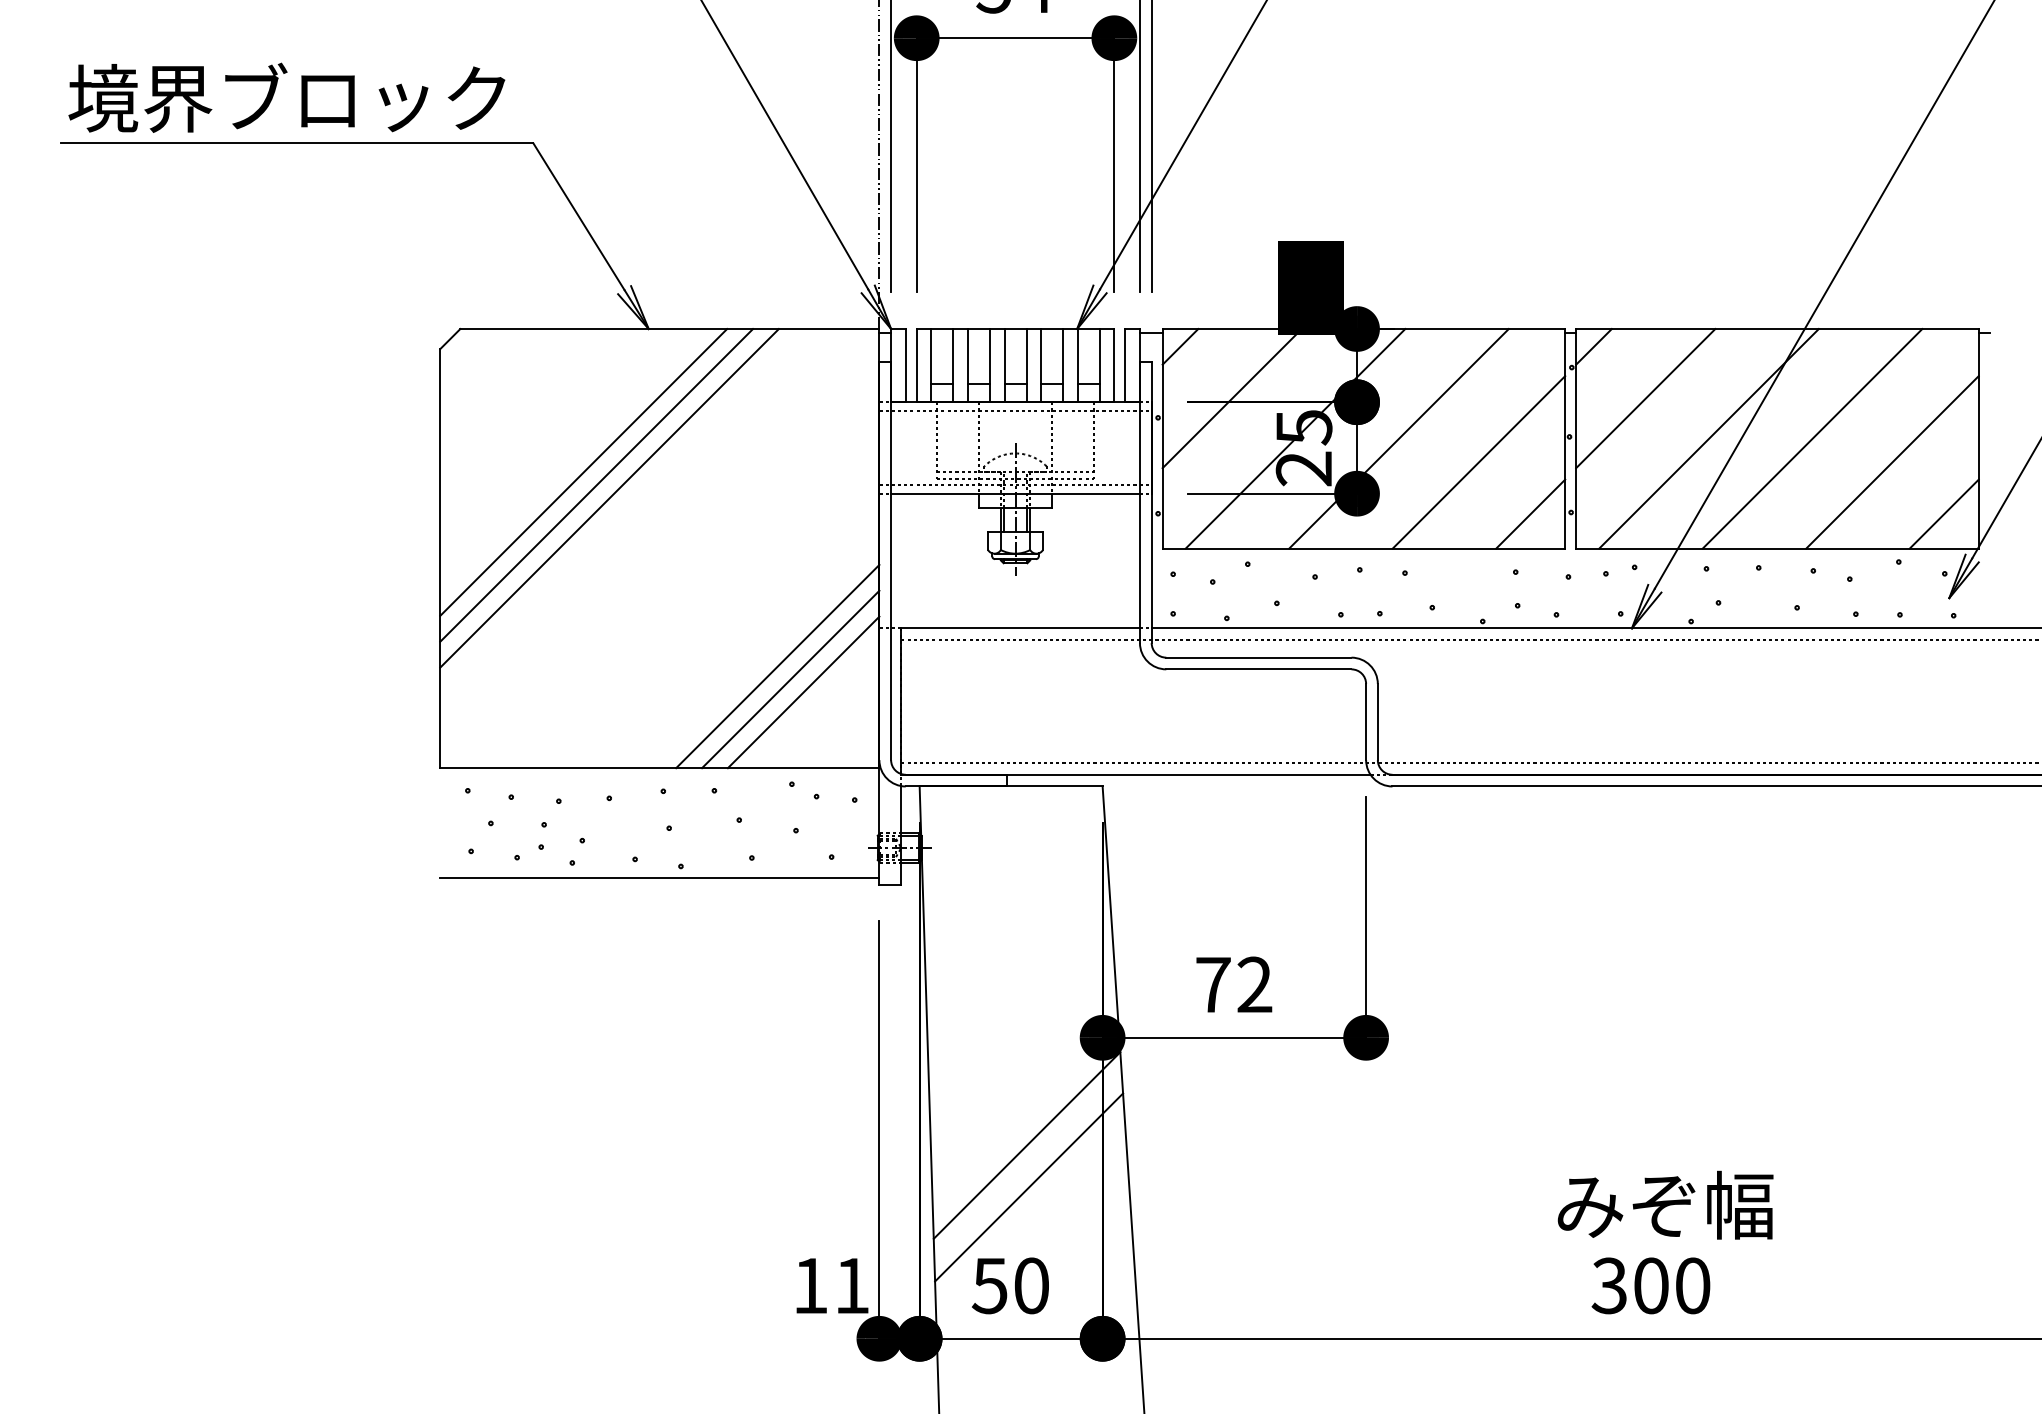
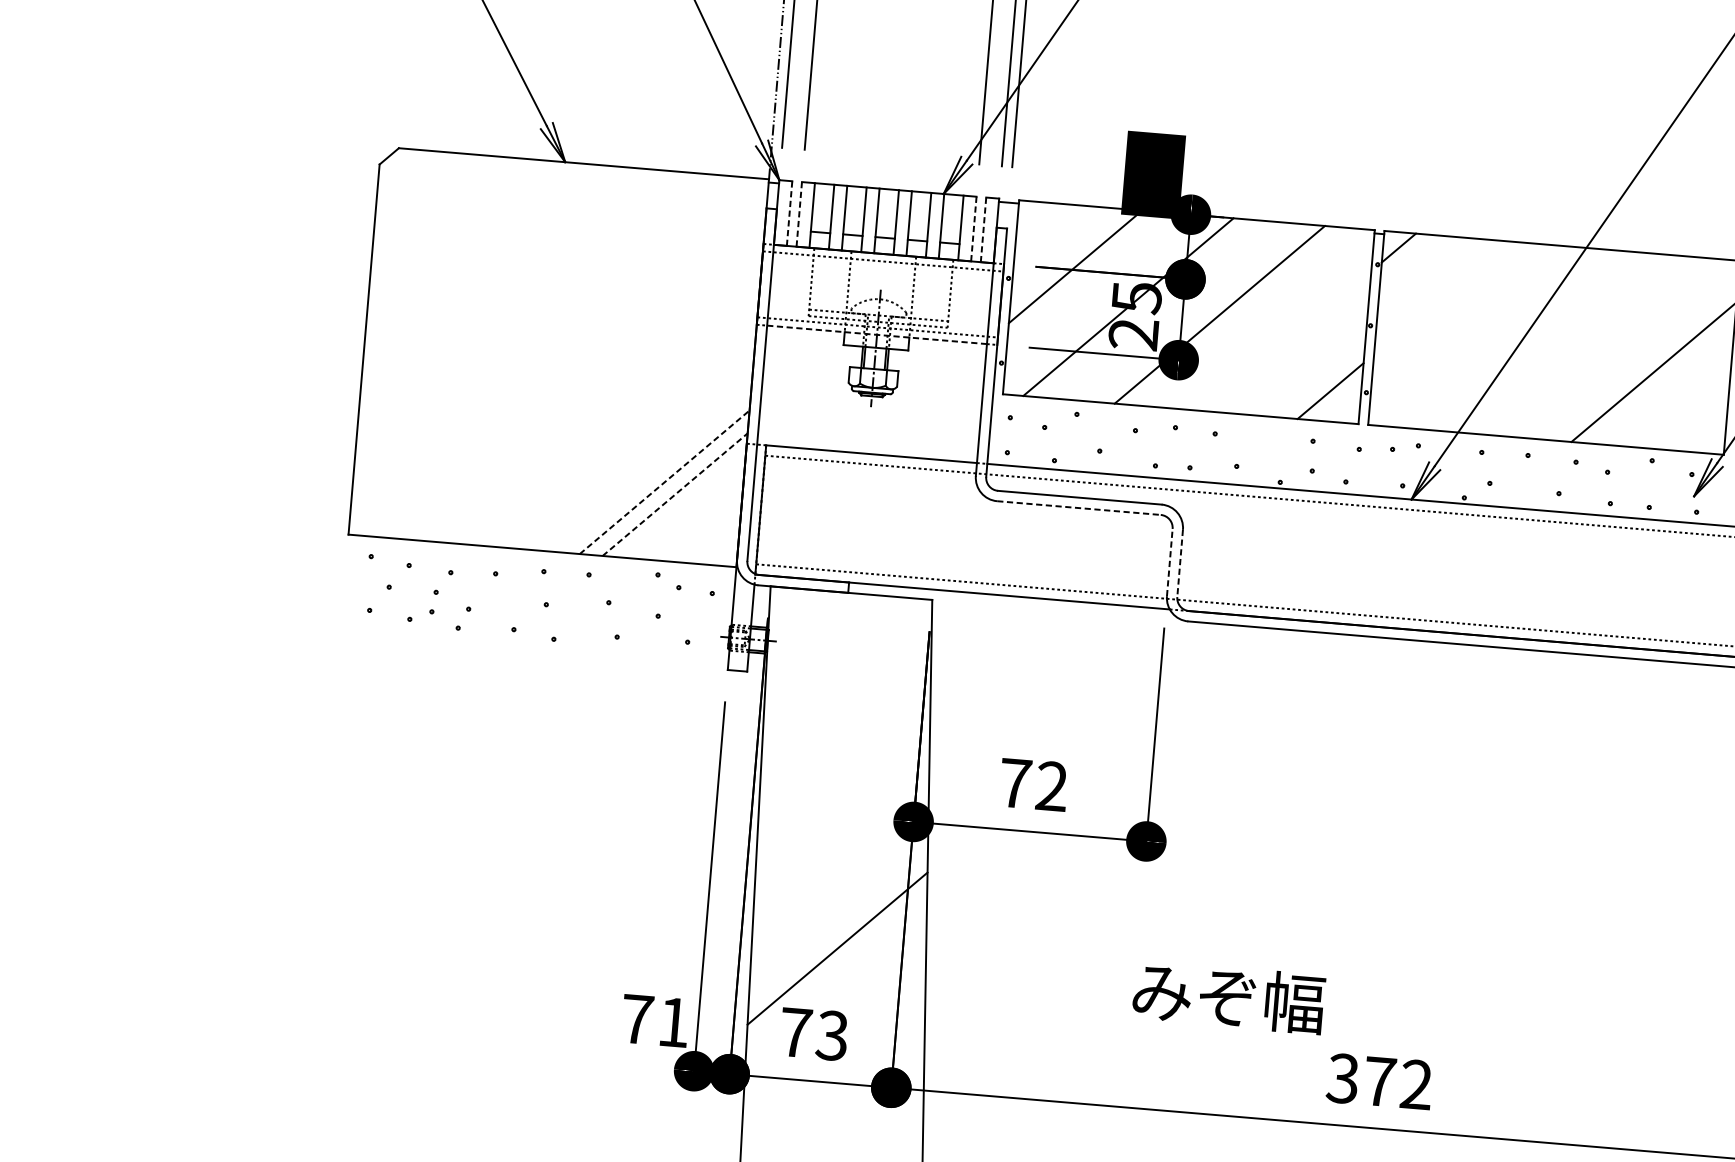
line: (1180, 346) -> (1033, 217), removed
line: (905, 365) -> (789, 213), solid -> dashed
line: (916, 365) -> (799, 214), solid -> dashed
line: (1114, 365) -> (973, 228), solid -> dashed
line: (1125, 365) -> (983, 229), solid -> dashed
line: (1645, 398) -> (1440, 297), removed
line: (1708, 438) -> (1493, 337), removed
line: (1812, 438) -> (1585, 345), removed
line: (1478, 462) -> (1288, 341), removed
line: (583, 472) -> (497, 284), removed
line: (596, 485) -> (507, 296), removed
line: (1016, 493) -> (877, 334), solid -> dashed
line: (609, 498) -> (518, 308), removed
line: (1943, 513) -> (1695, 421), removed
line: (777, 666) -> (653, 469), removed
line: (1258, 669) -> (1078, 508), solid -> dashed
line: (791, 679) -> (665, 482), solid -> dashed
line: (804, 692) -> (675, 494), solid -> dashed
line: (1366, 721) -> (1170, 562), solid -> dashed
line: (1377, 722) -> (1179, 563), solid -> dashed
line: (659, 877) -> (534, 647), removed
line: (1026, 1145) -> (838, 911), removed
text: (1665, 1204) -> (1228, 996), moved
text: (810, 1285) -> (637, 1019), 11 -> 71
text: (1009, 1285) -> (813, 1033), 50 -> 73
text: (1672, 1285) -> (1398, 1082), 300 -> 372

